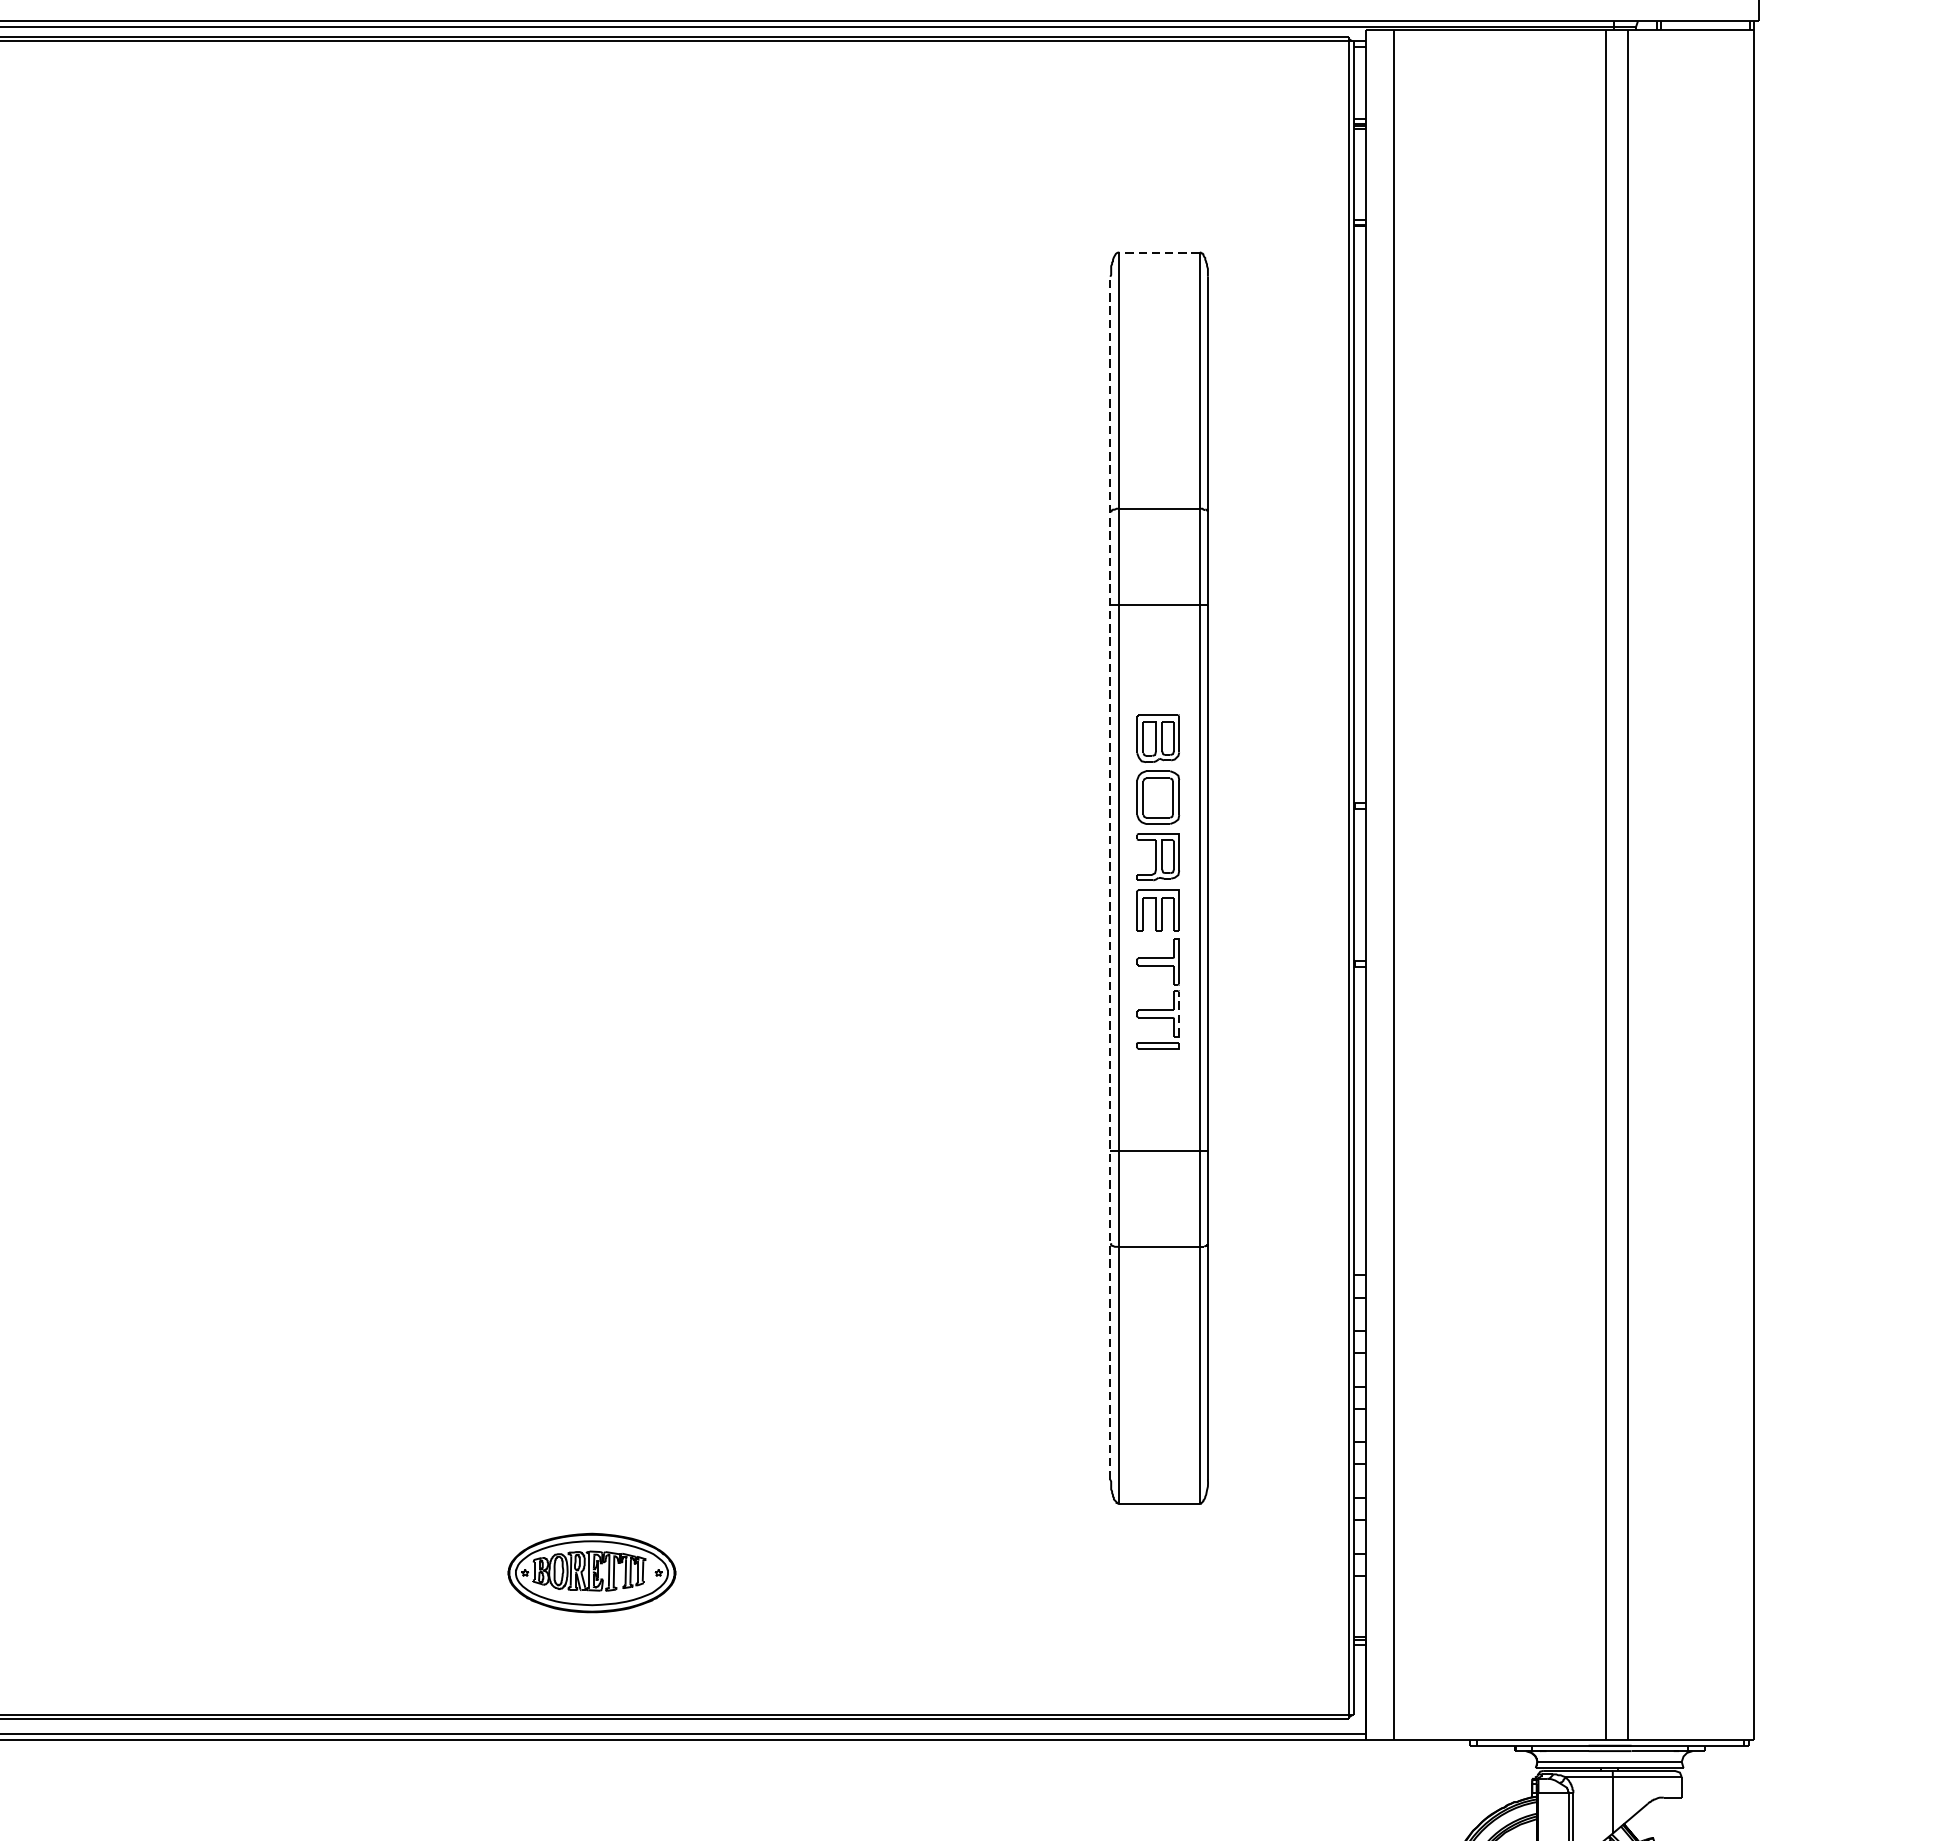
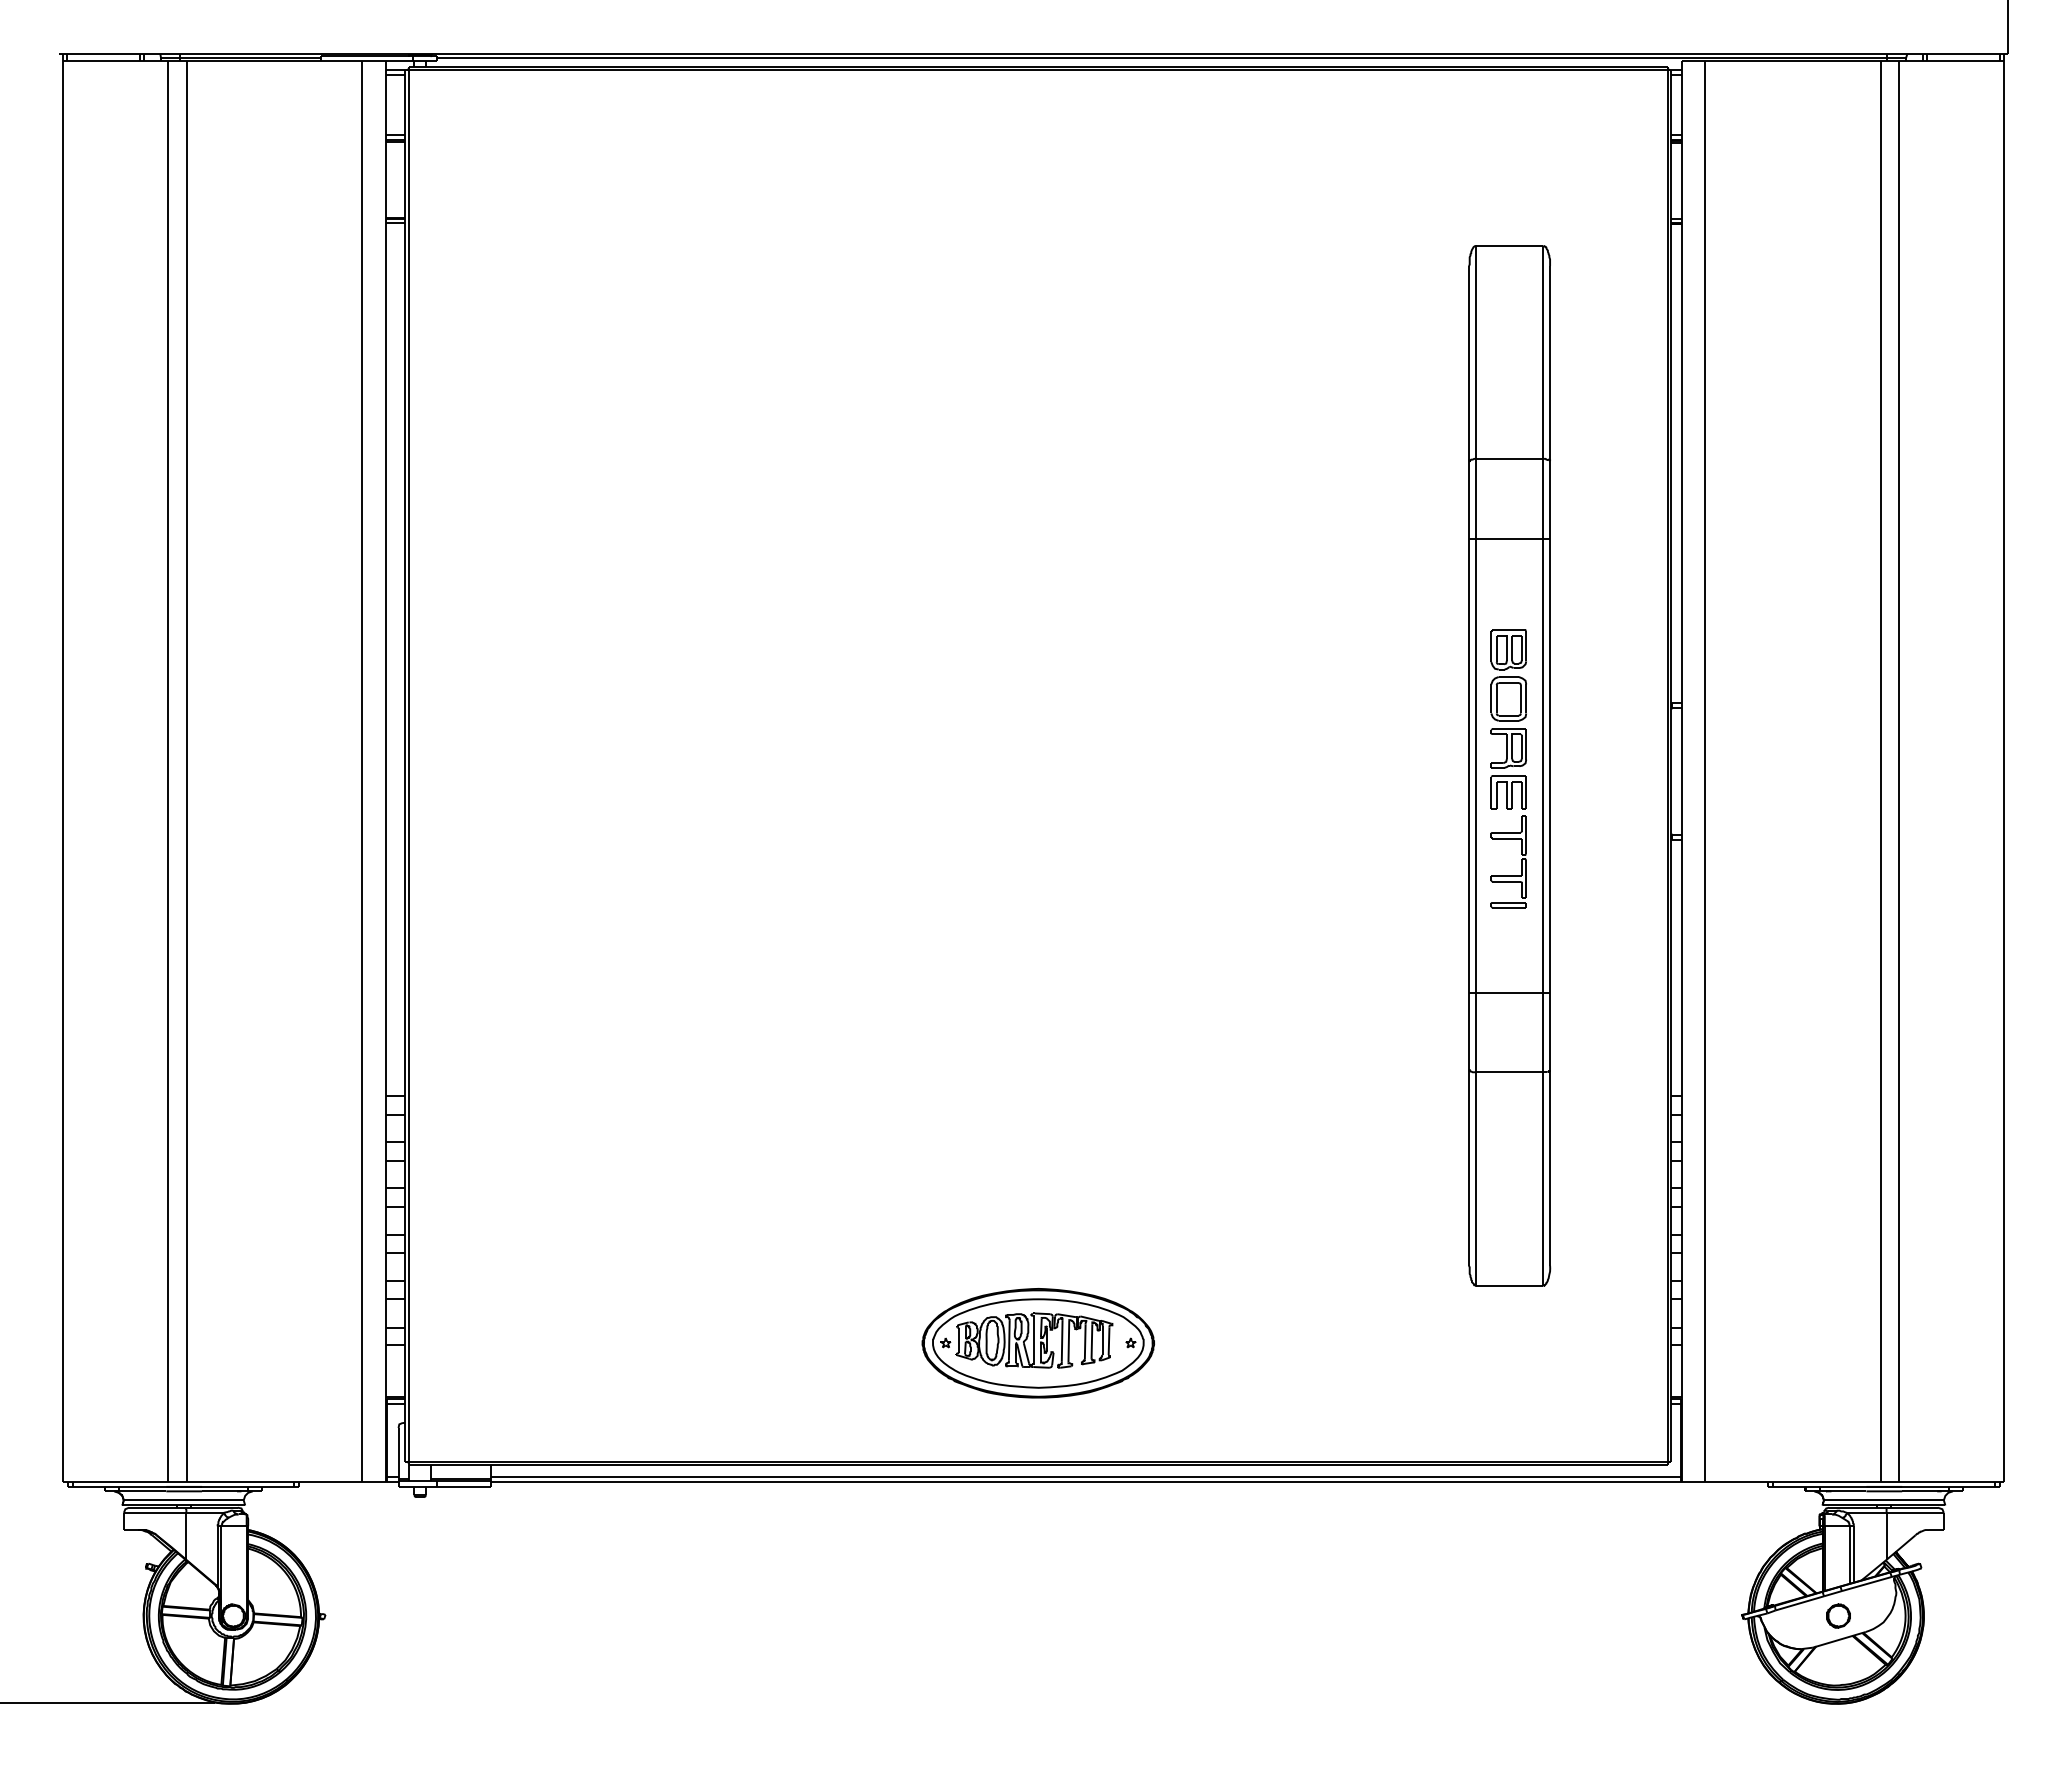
line: (1159, 253) -> (1509, 246), dashed -> solid
line: (1109, 877) -> (1468, 765), dashed -> solid
line: (1179, 1013) -> (1526, 878), dashed -> solid
part: (591, 1573) -> (1037, 1343), size x1.67

